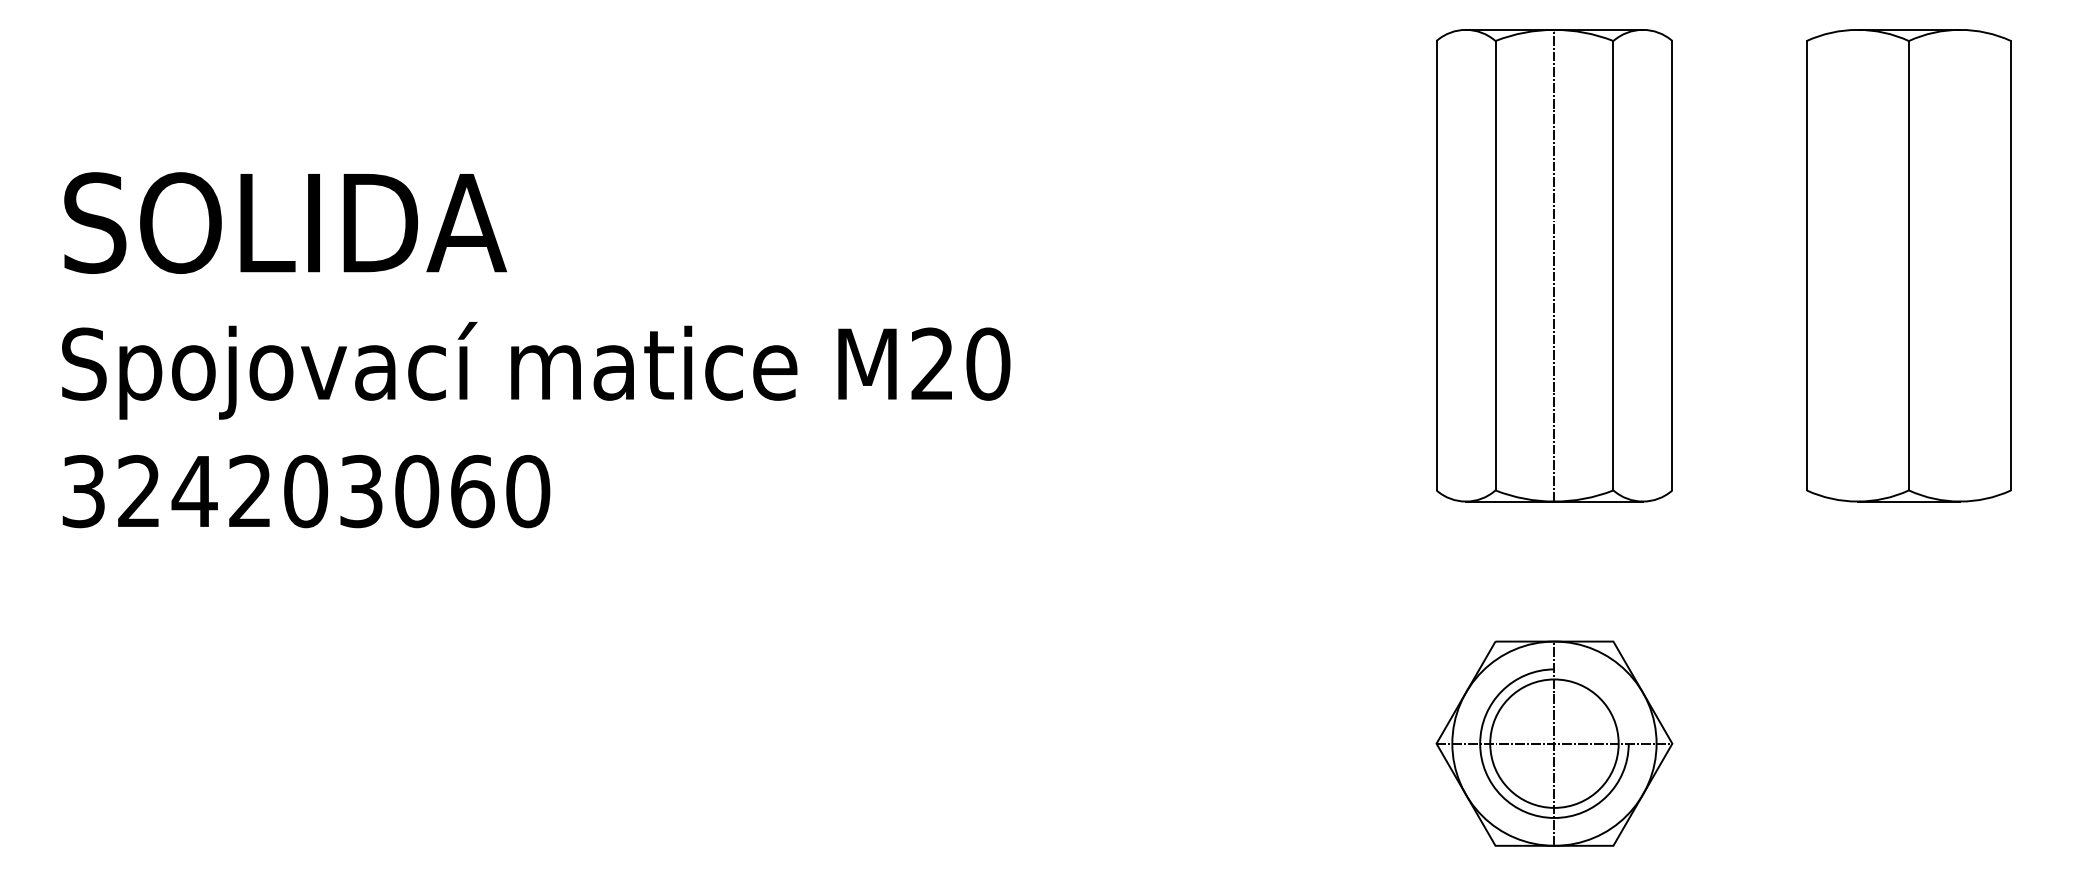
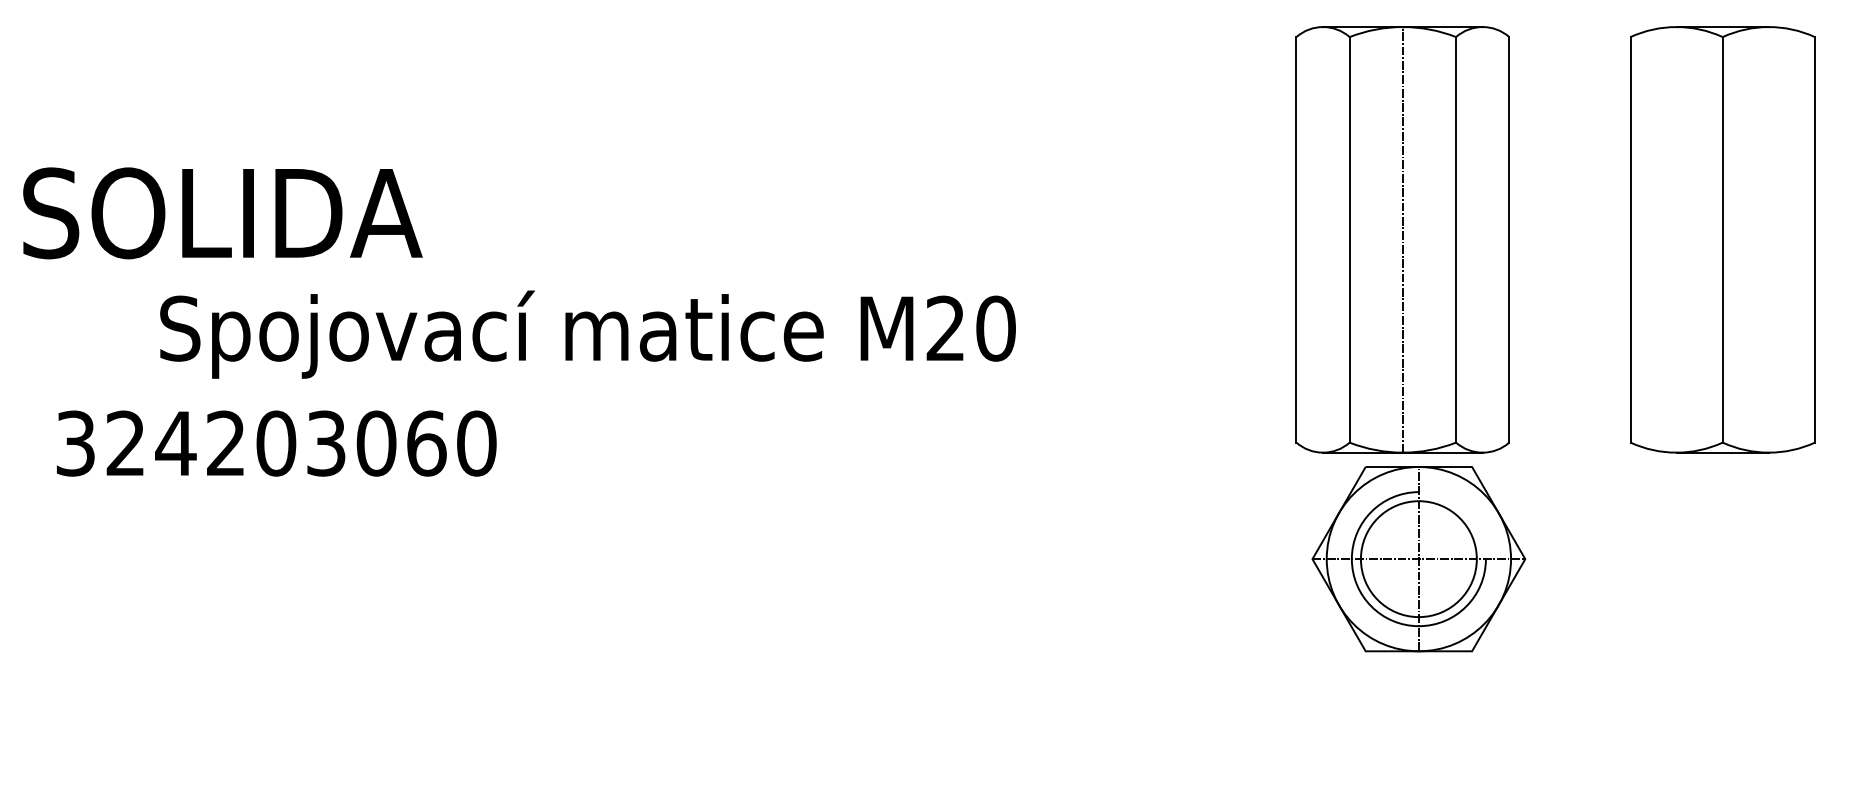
text: (285, 223) -> (222, 213), moved
text: (535, 370) -> (587, 334), moved
part: (1554, 744) -> (1418, 559), moved

